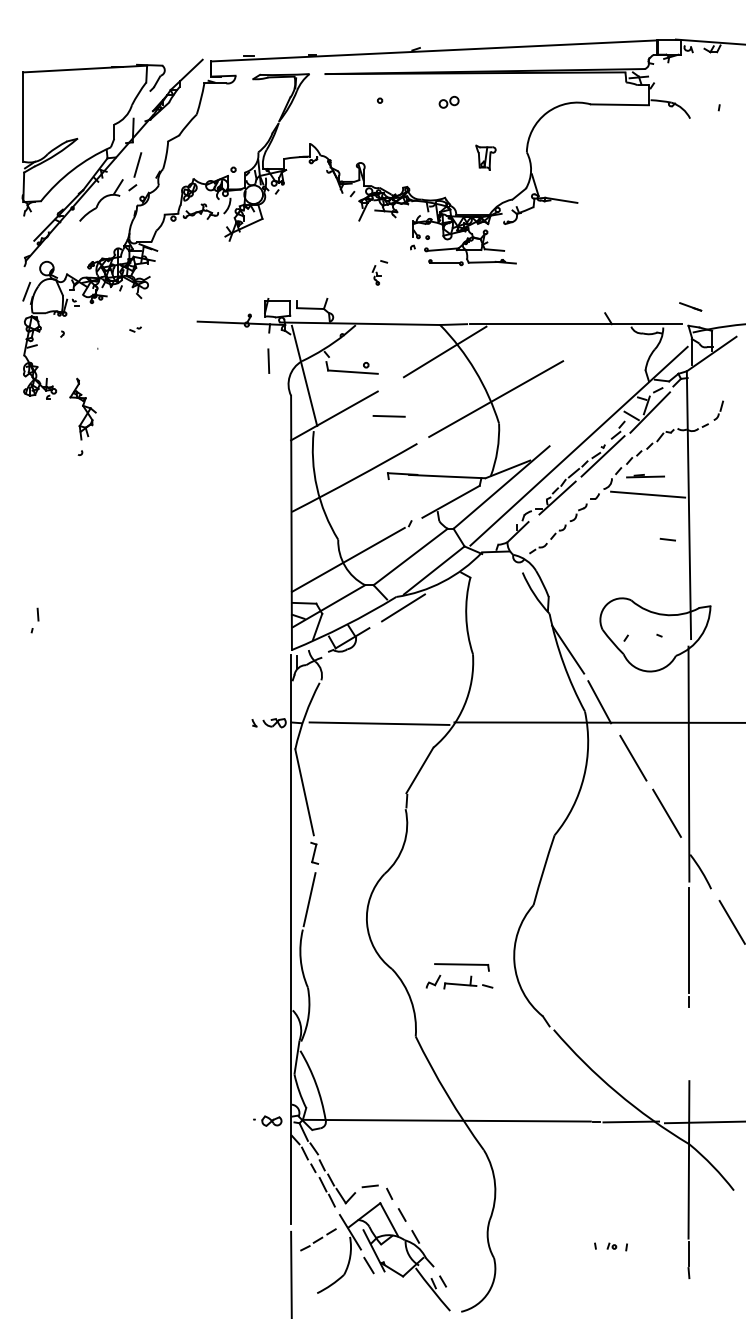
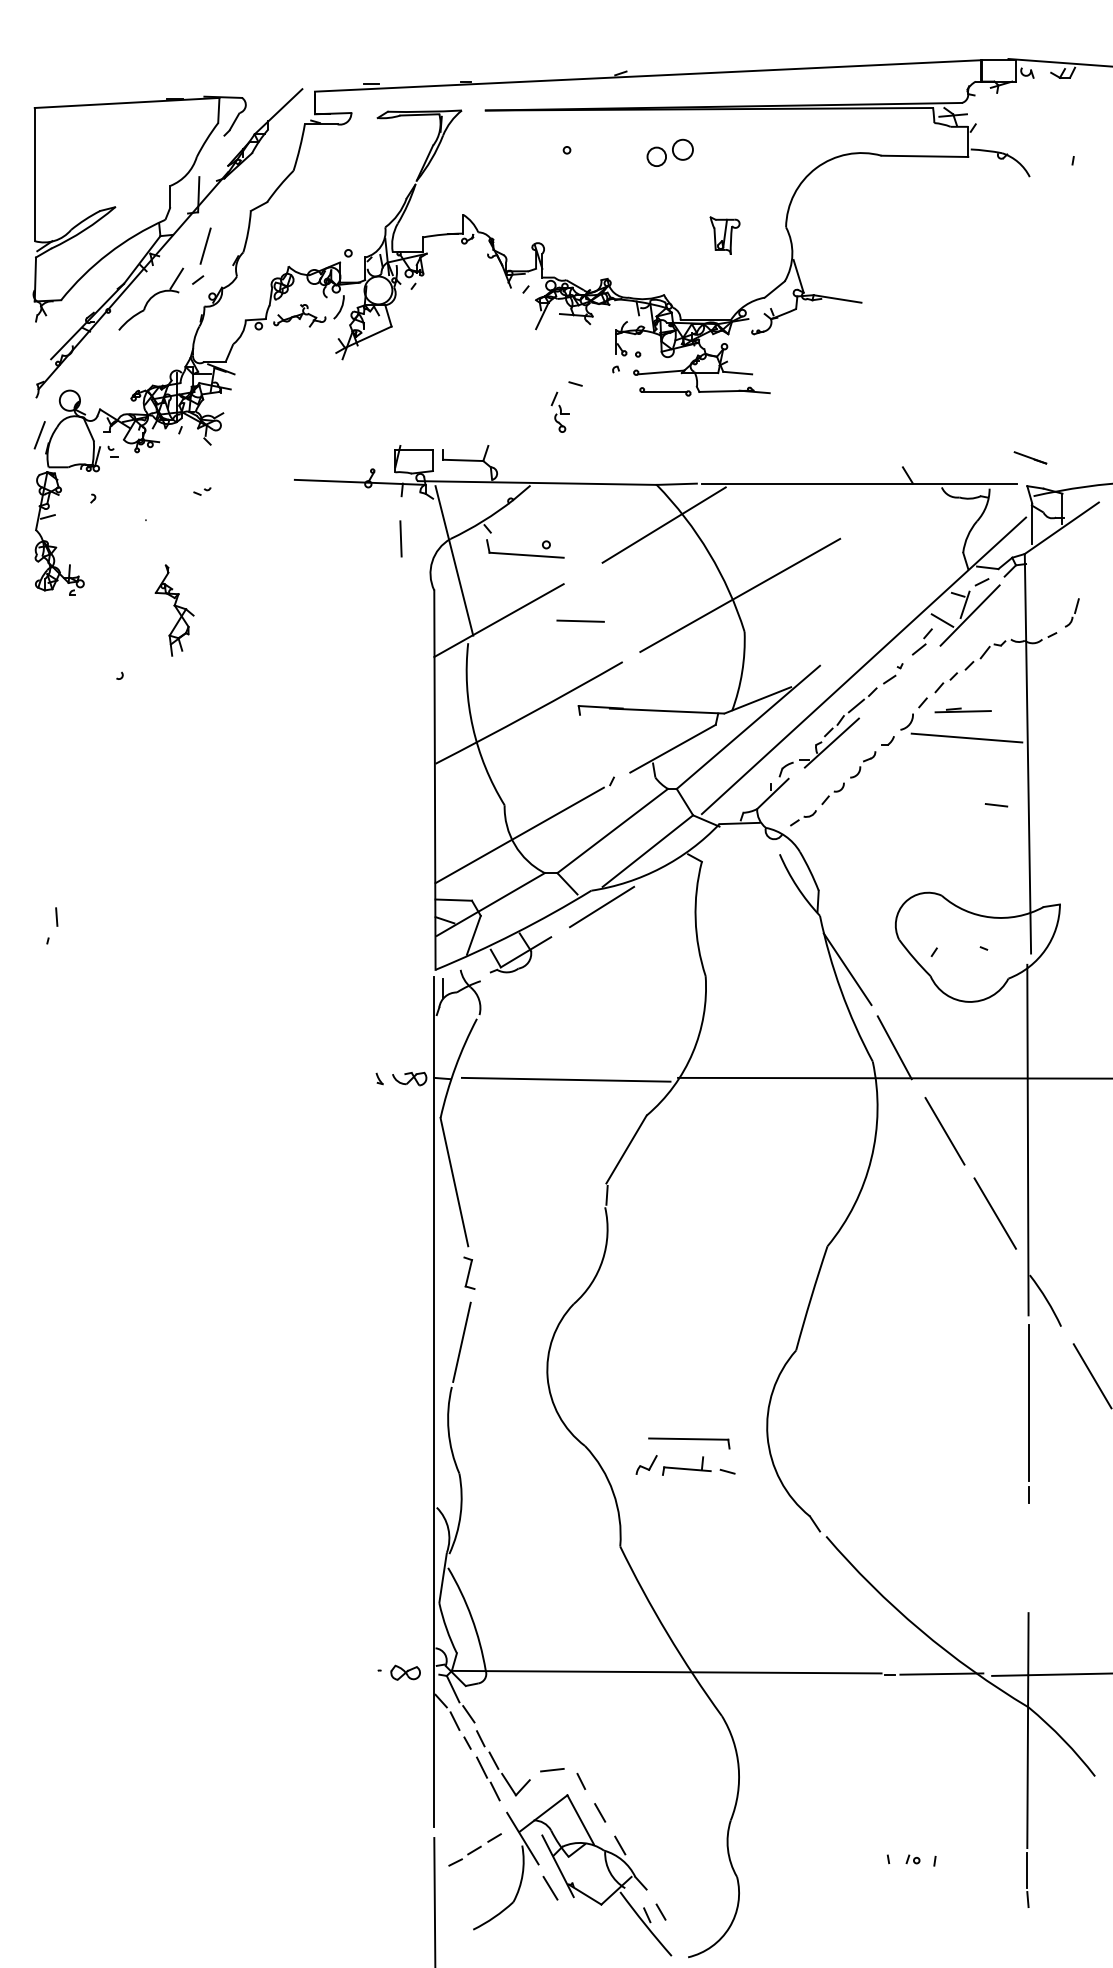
part: (448, 101) -> (669, 151), size x1.6
part: (379, 272) -> (566, 406), size x1.4
part: (82, 408) -> (173, 609), moved
line: (602, 456) -> (898, 681), removed

